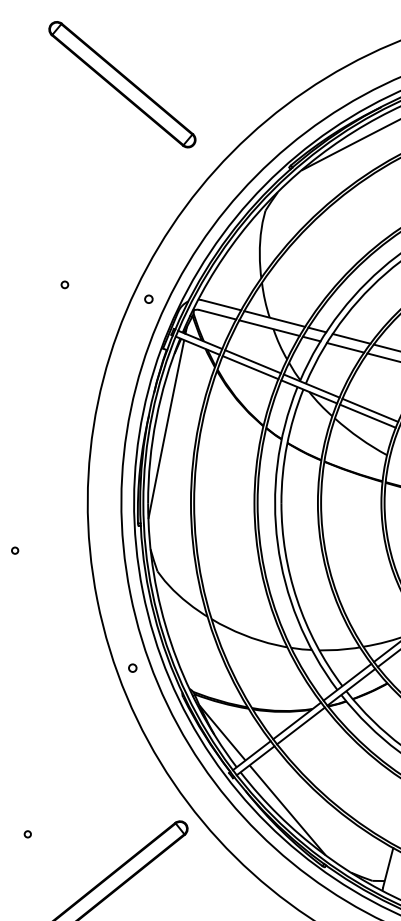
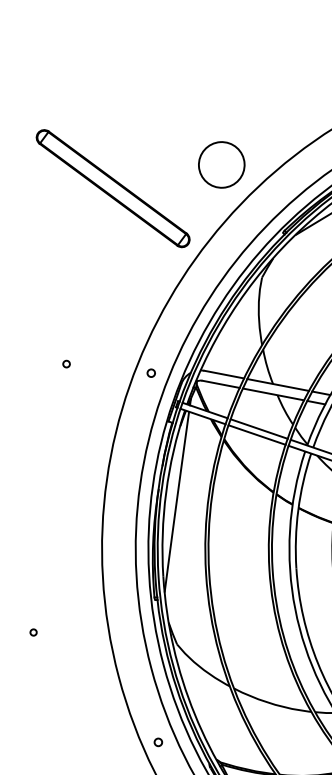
part: (122, 84) -> (113, 188), moved
circle: (231, 95) -> (220, 164), added

